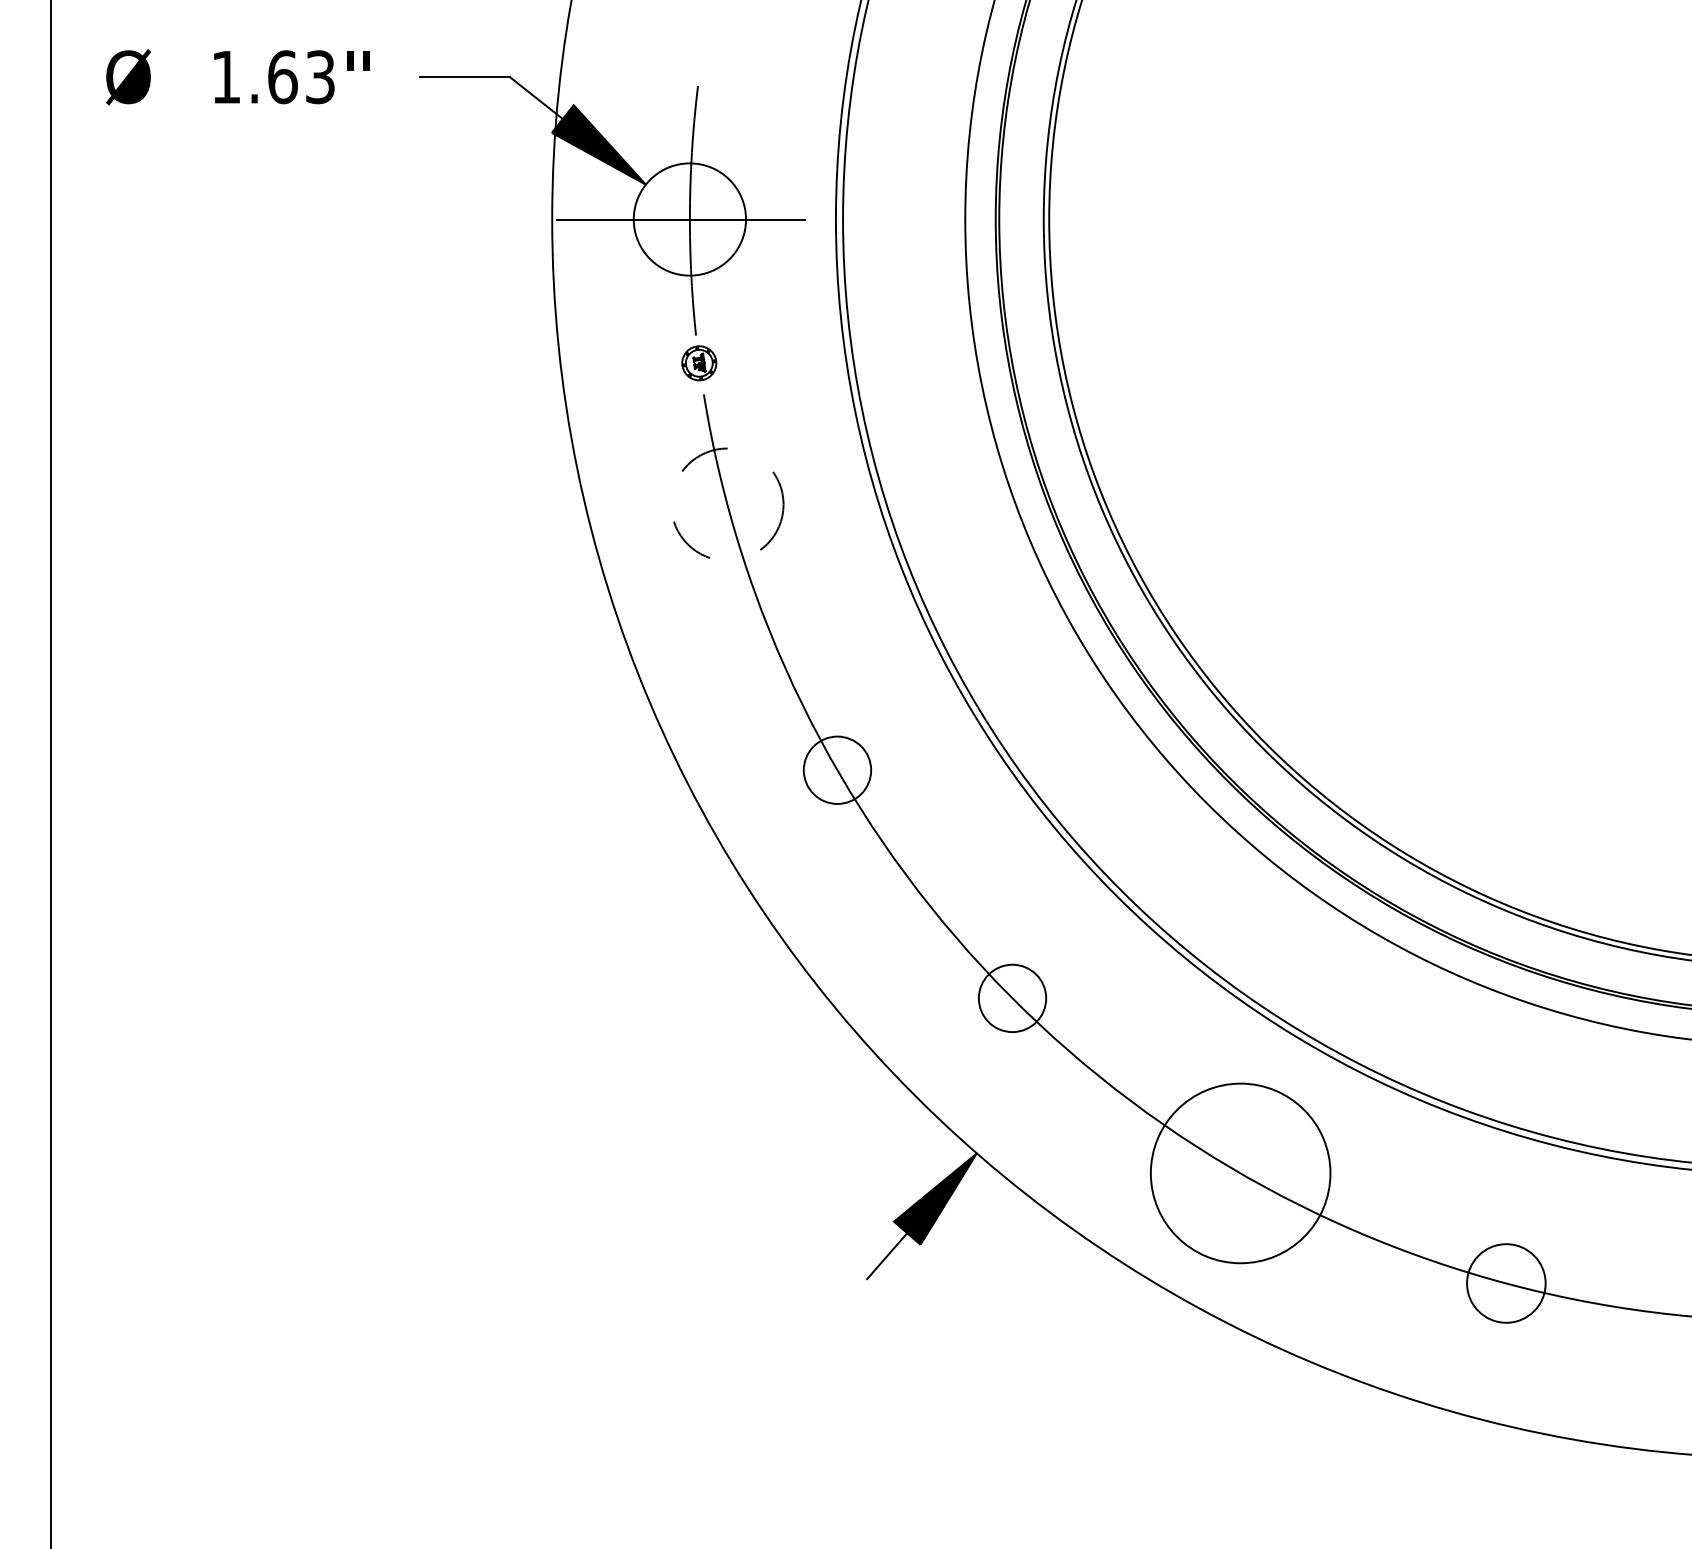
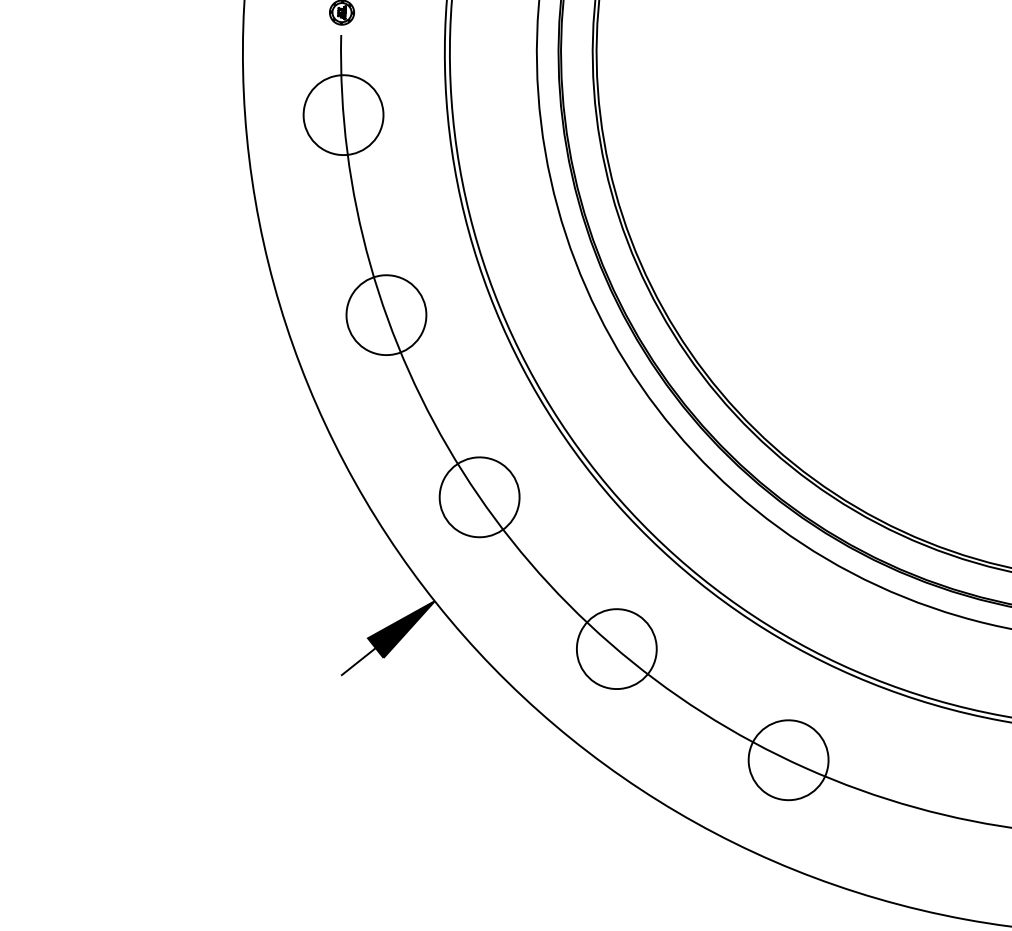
circle: (727, 504) -> (343, 115), dashed -> solid
circle: (837, 770) -> (386, 315), size x1.67
circle: (1012, 998) -> (479, 497), size x1.67
circle: (1240, 1173) -> (616, 649), size x0.62
circle: (1506, 1283) -> (788, 760), size x1.43

